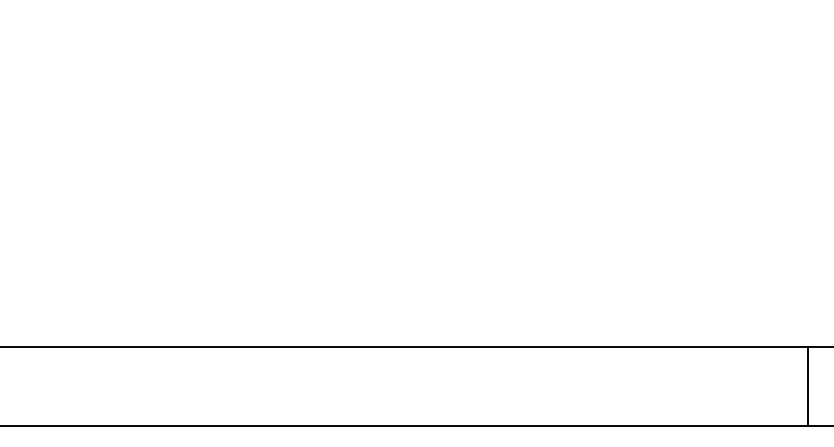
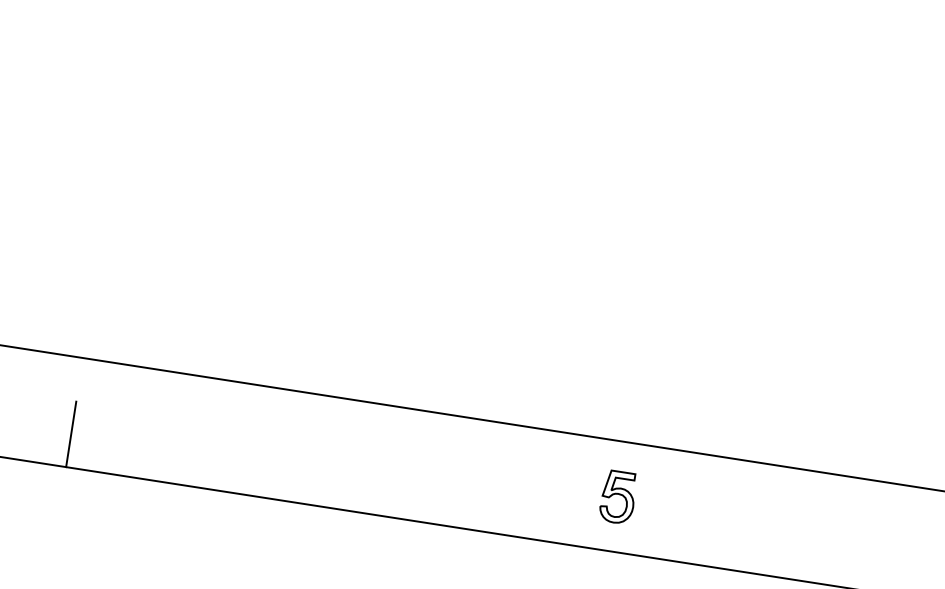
part: (406, 386) -> (617, 496), added
line: (9, 402) -> (71, 434), added

